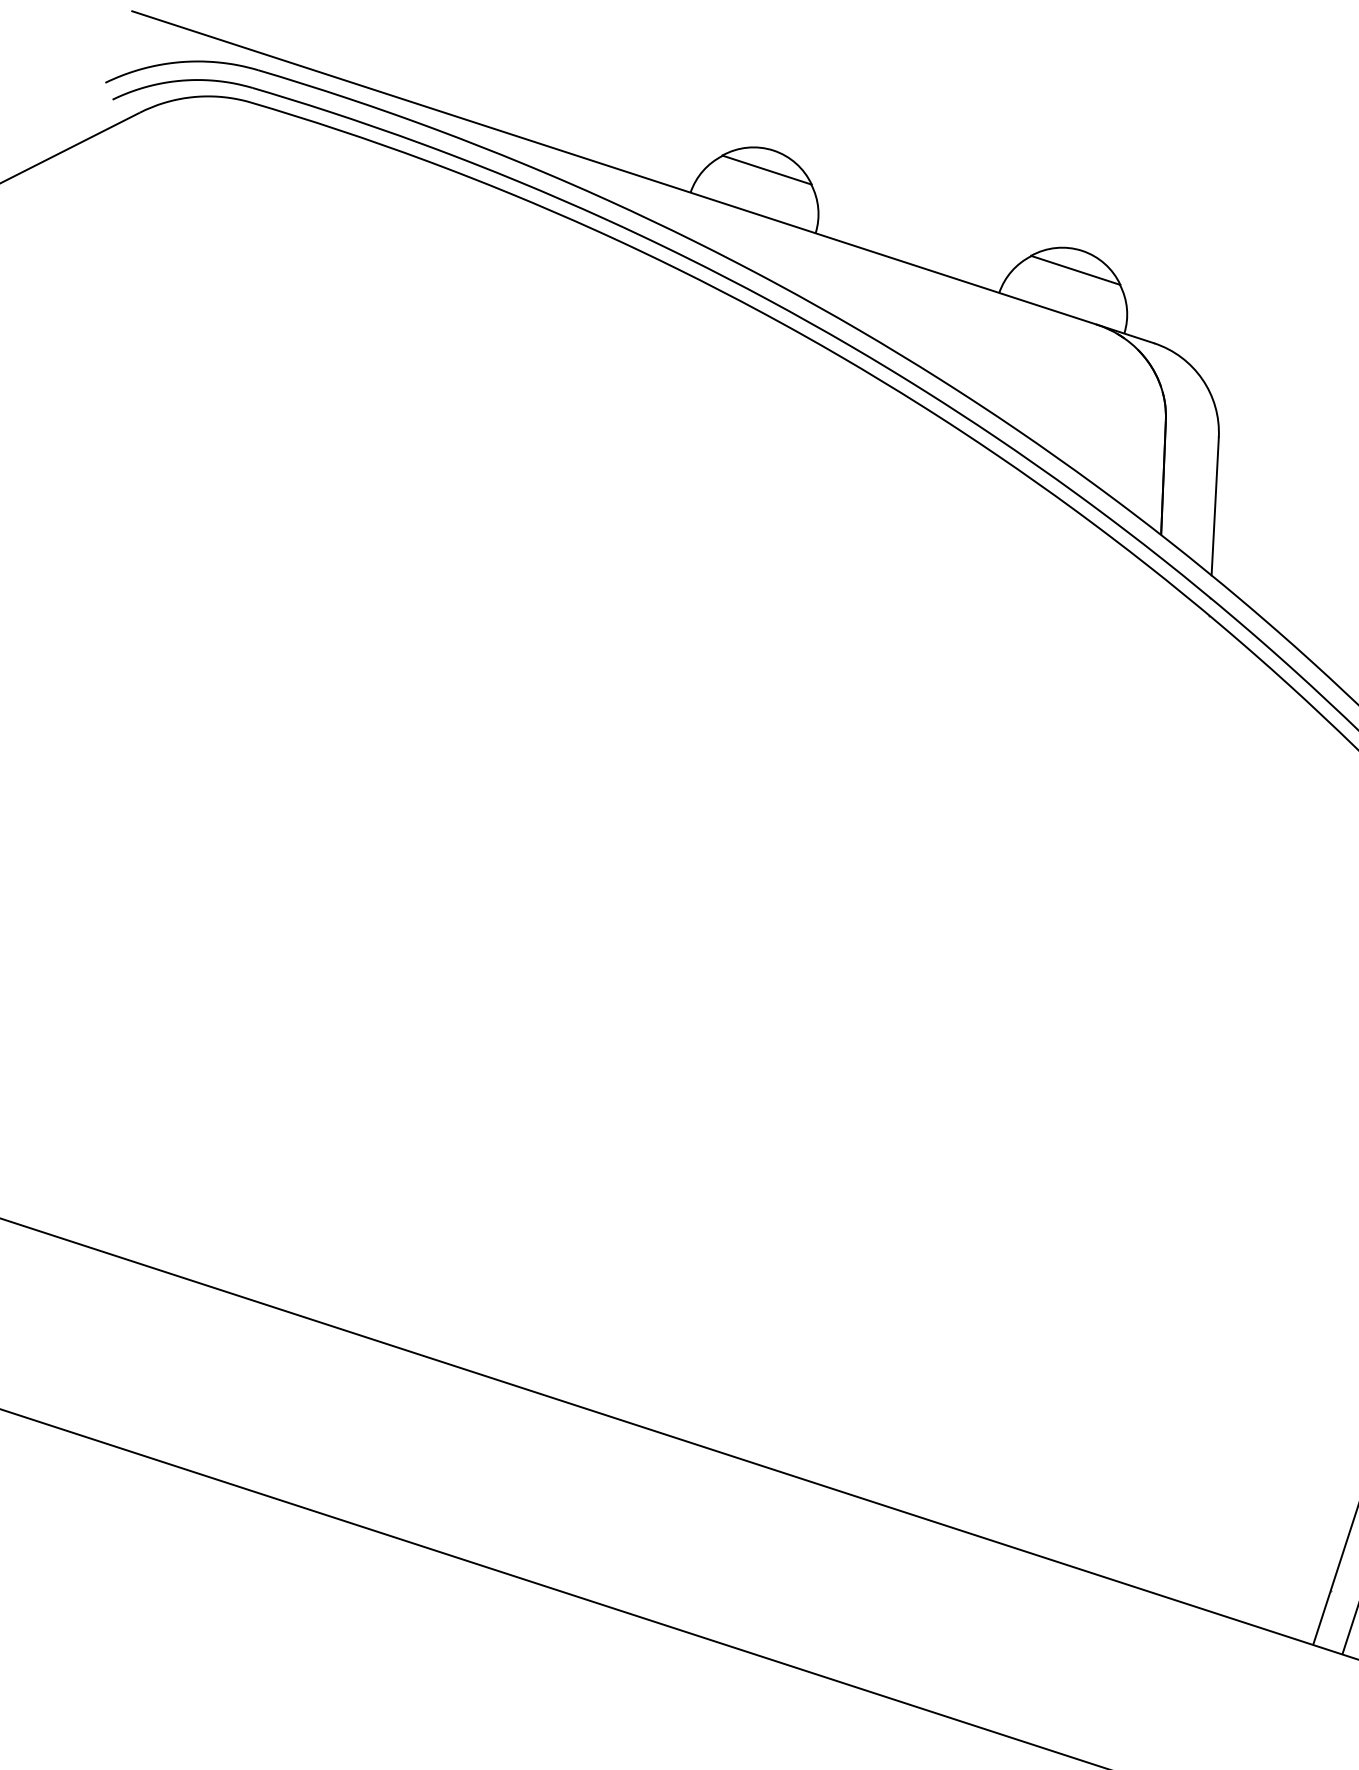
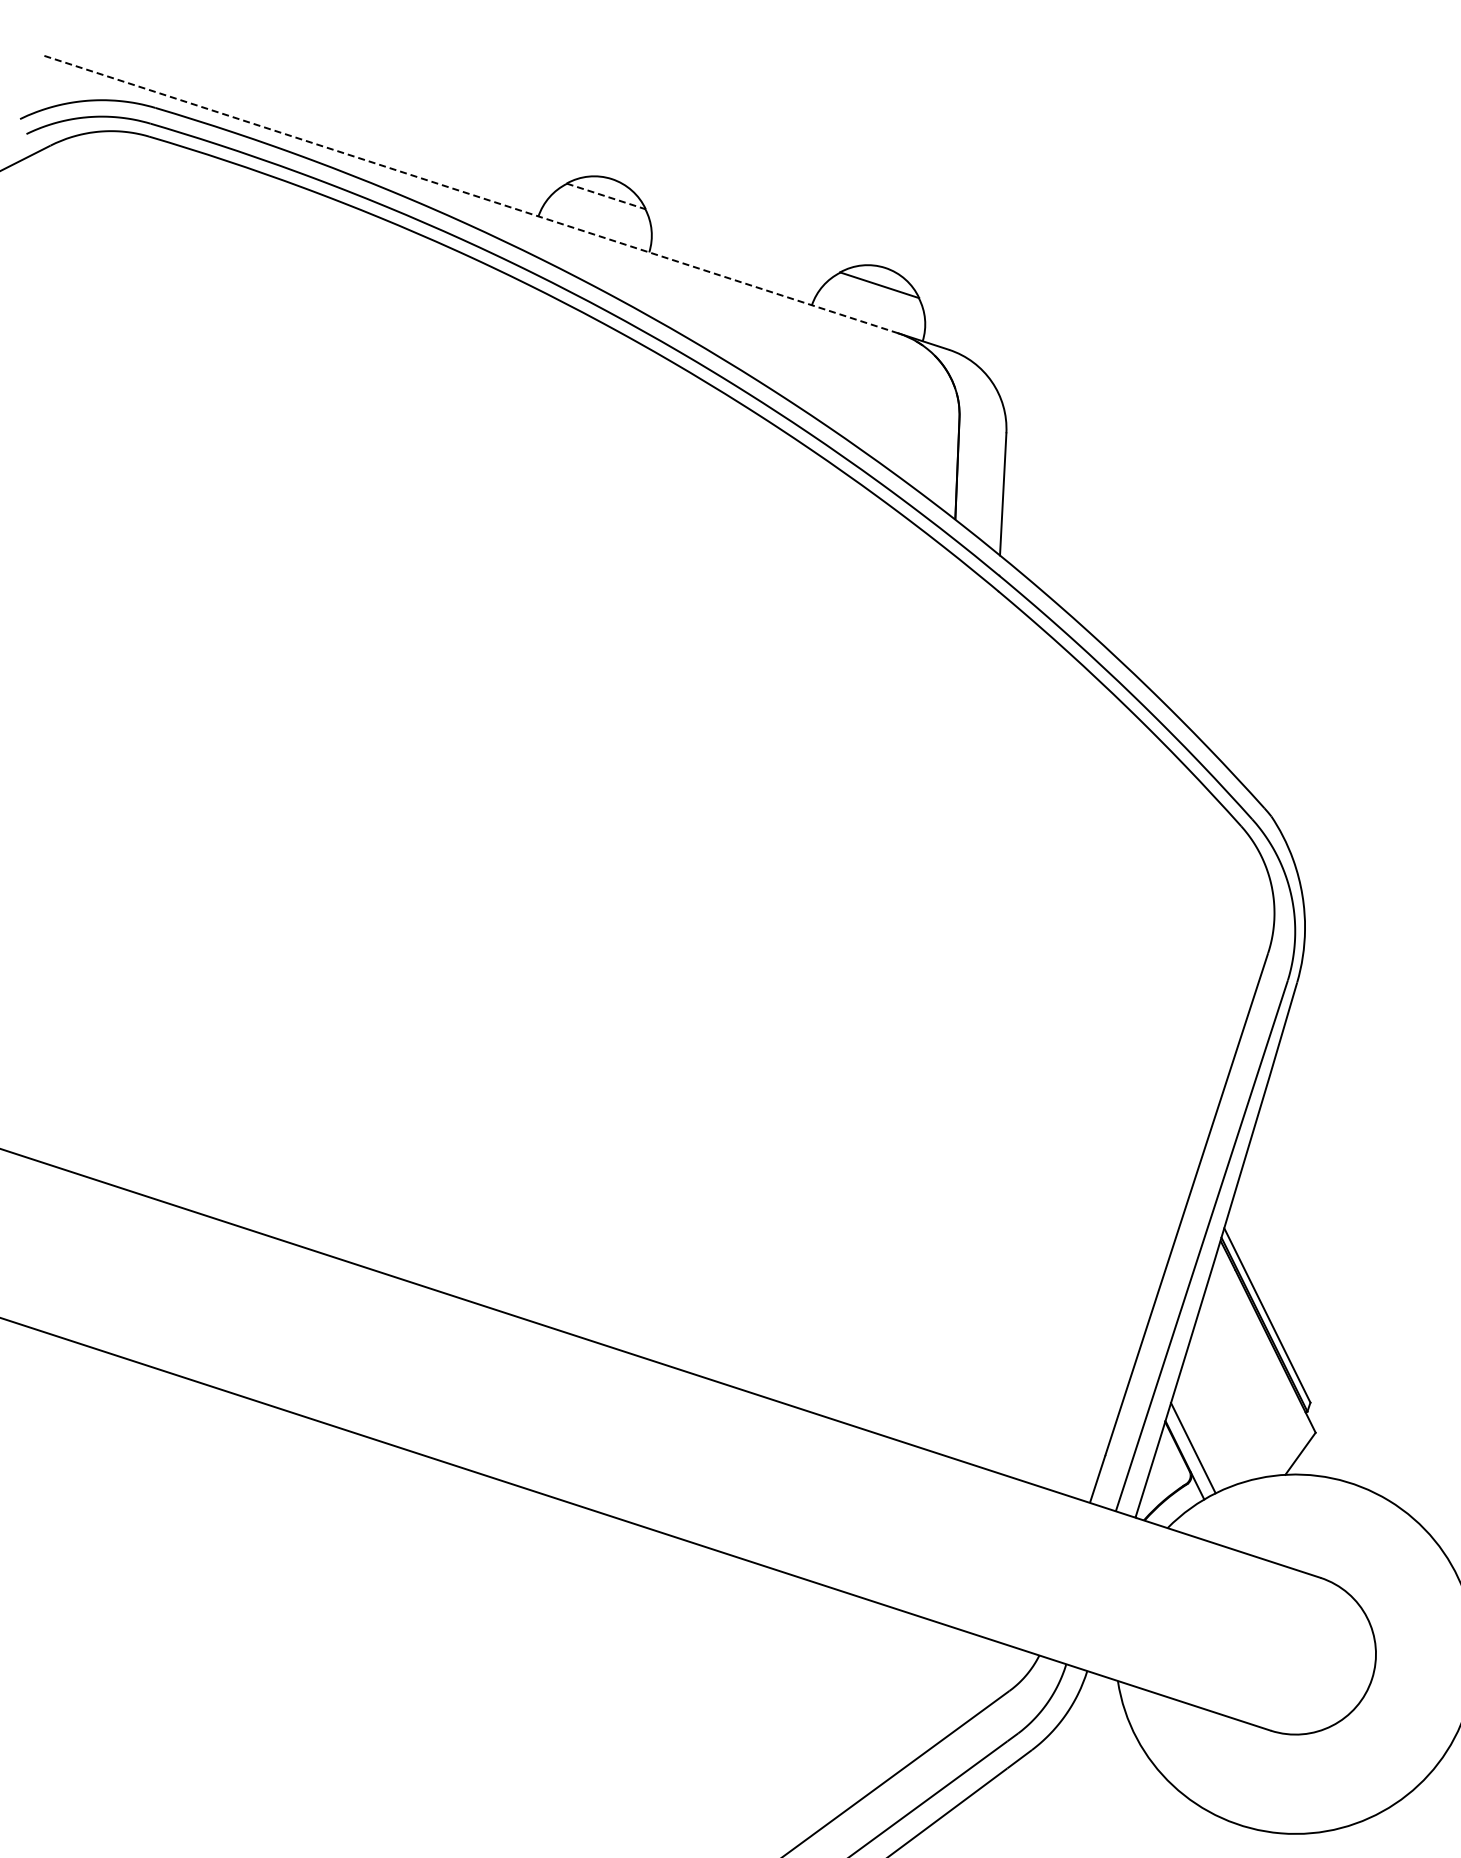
line: (613, 167) -> (470, 194), solid -> dashed
line: (767, 170) -> (606, 196), solid -> dashed

